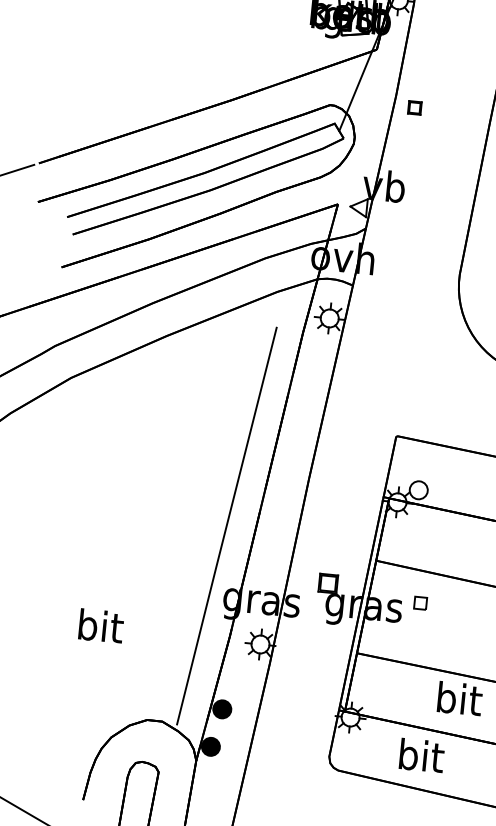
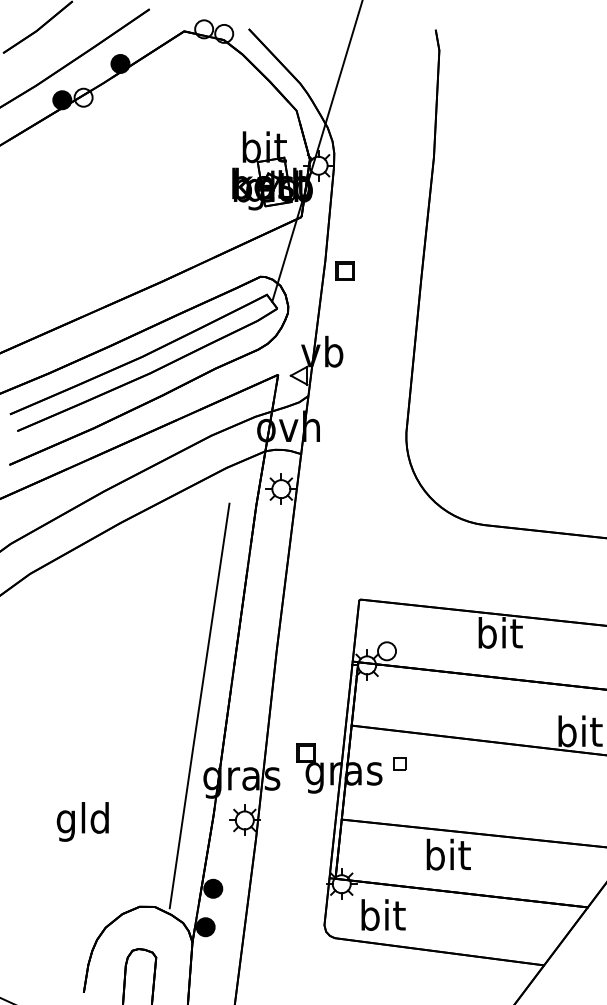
part: (414, 107) -> (344, 270), size x1.43
text: (98, 629) -> (82, 821), bit -> gld
text: (421, 755) -> (383, 914), moved

